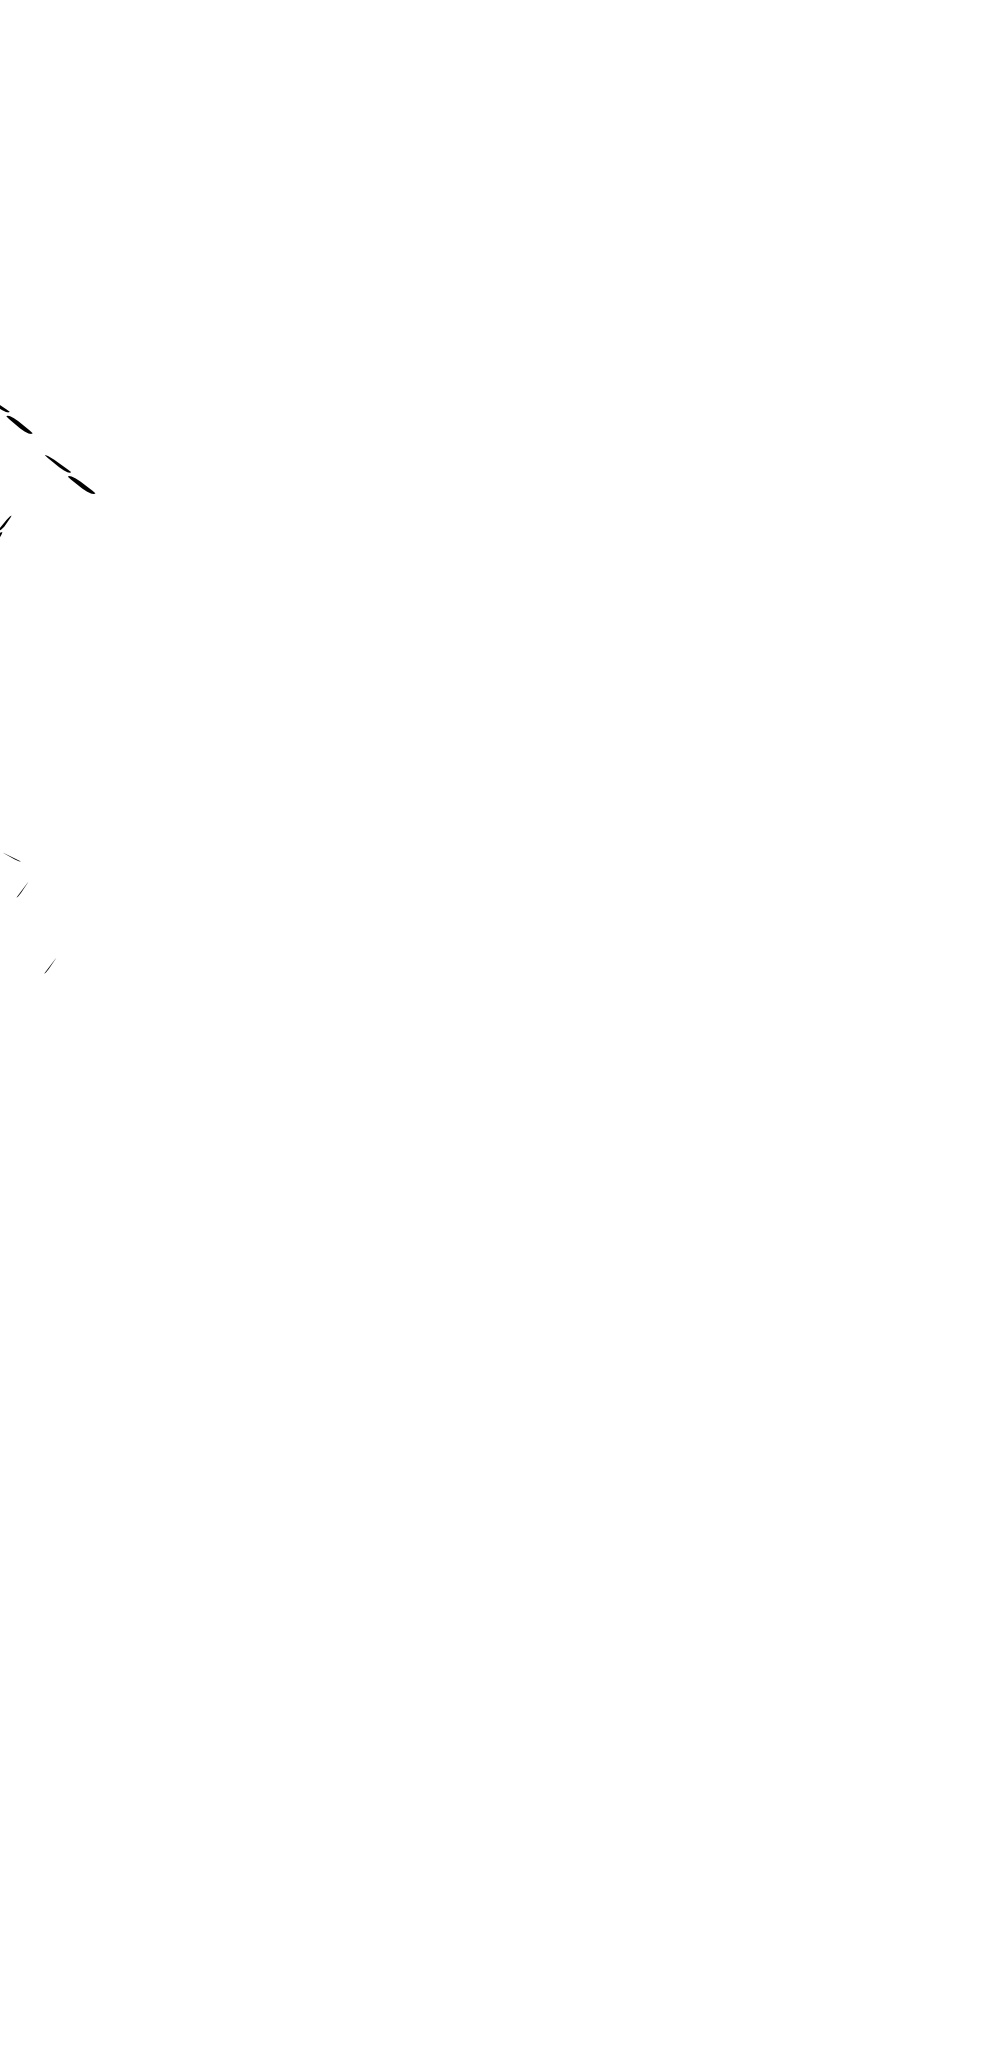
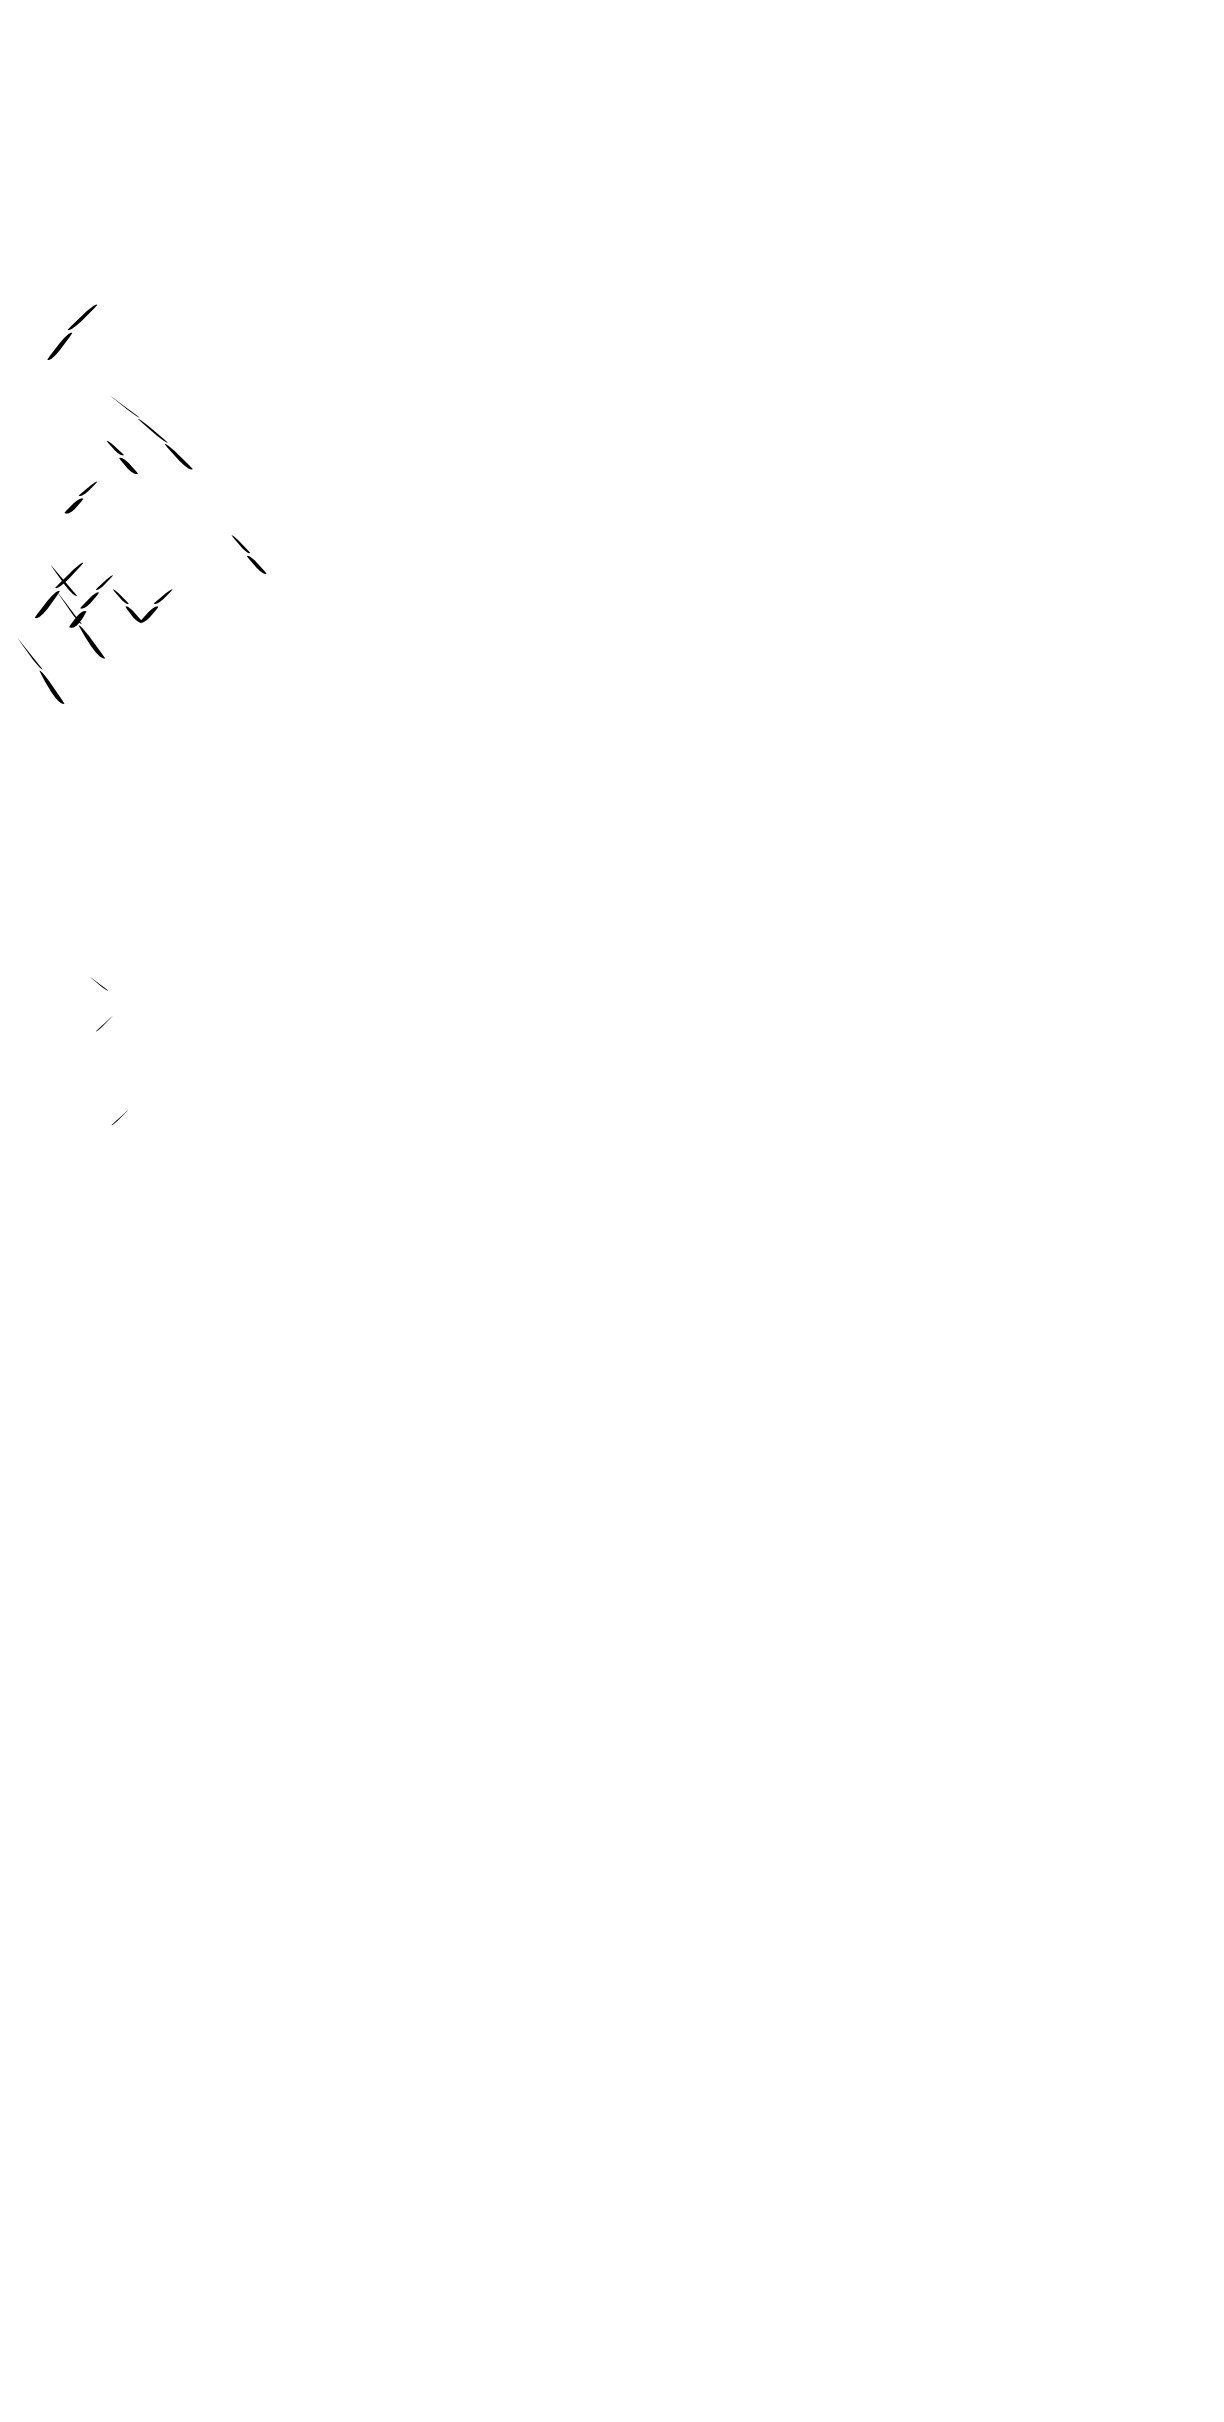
fill: (19, 424) -> (201, 486), removed
part: (69, 474) -> (248, 554), size x0.7

